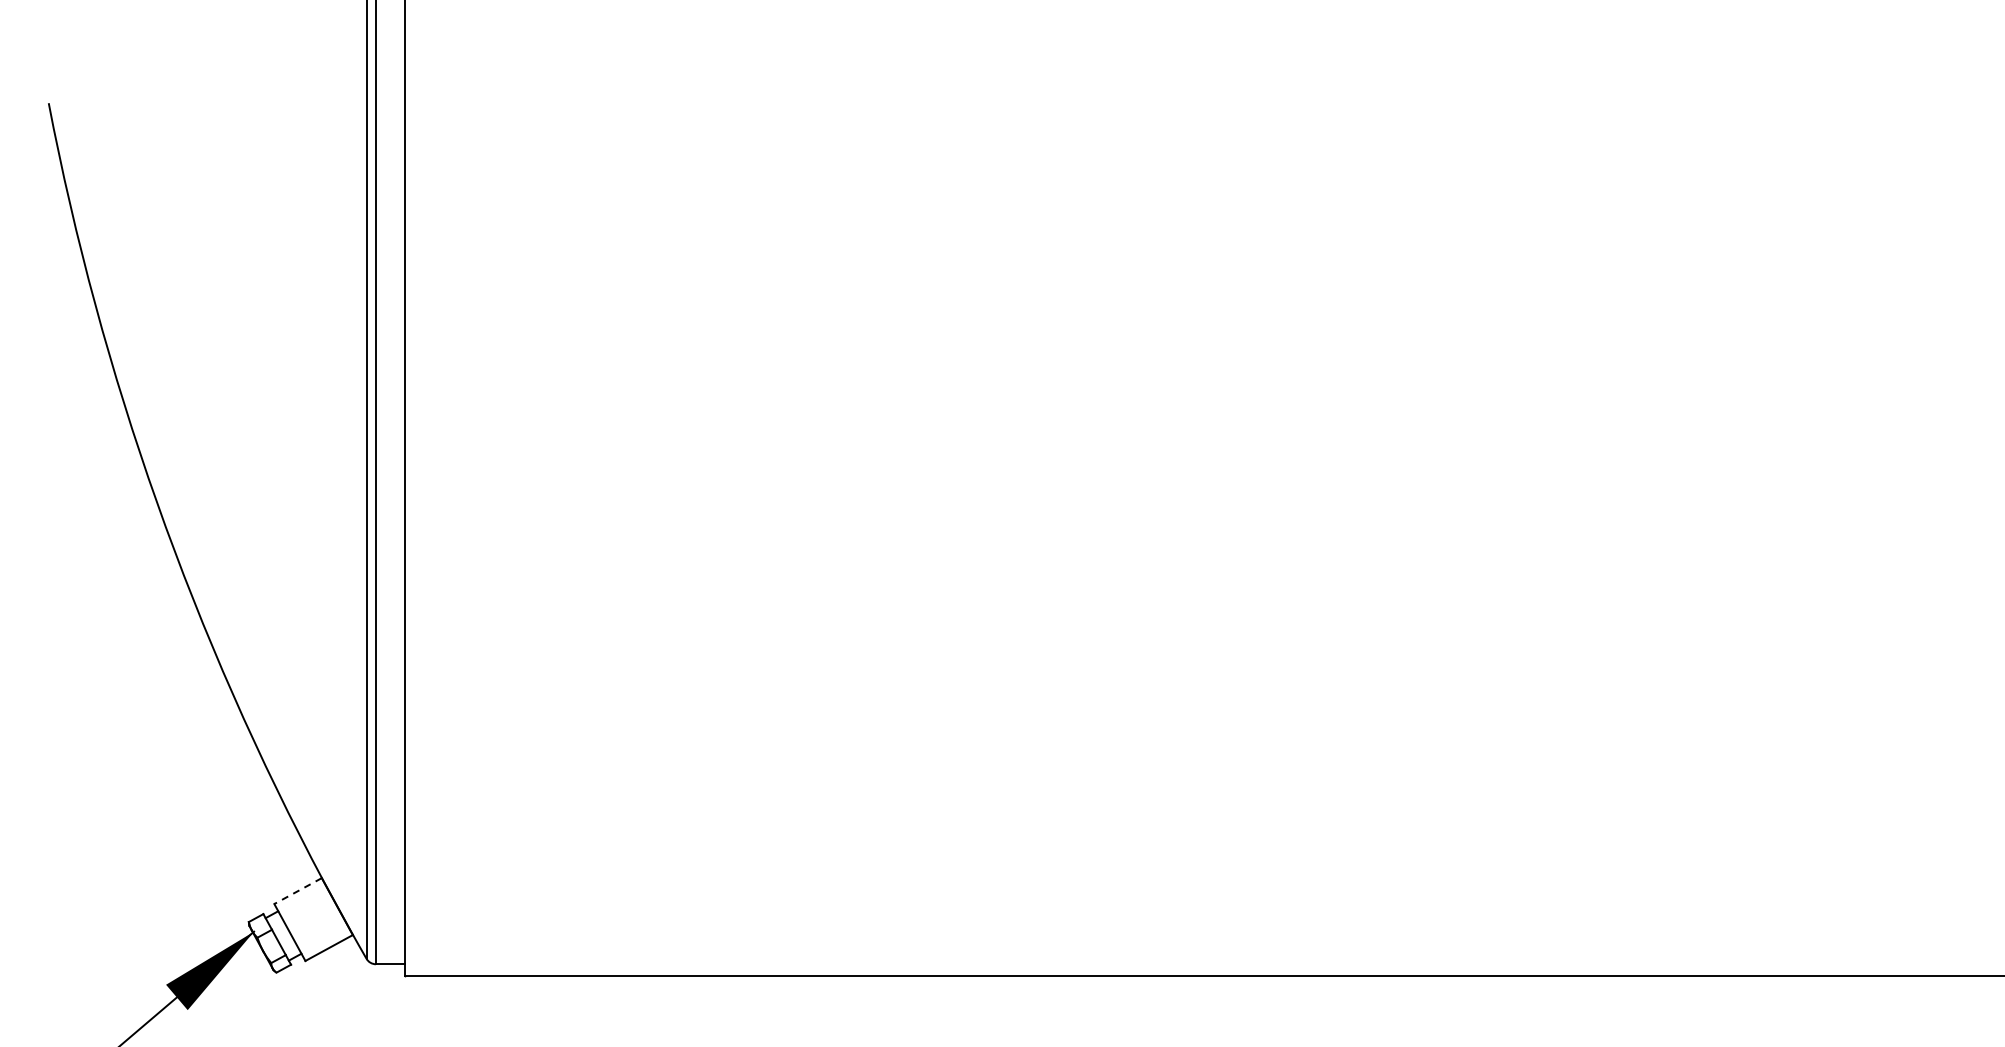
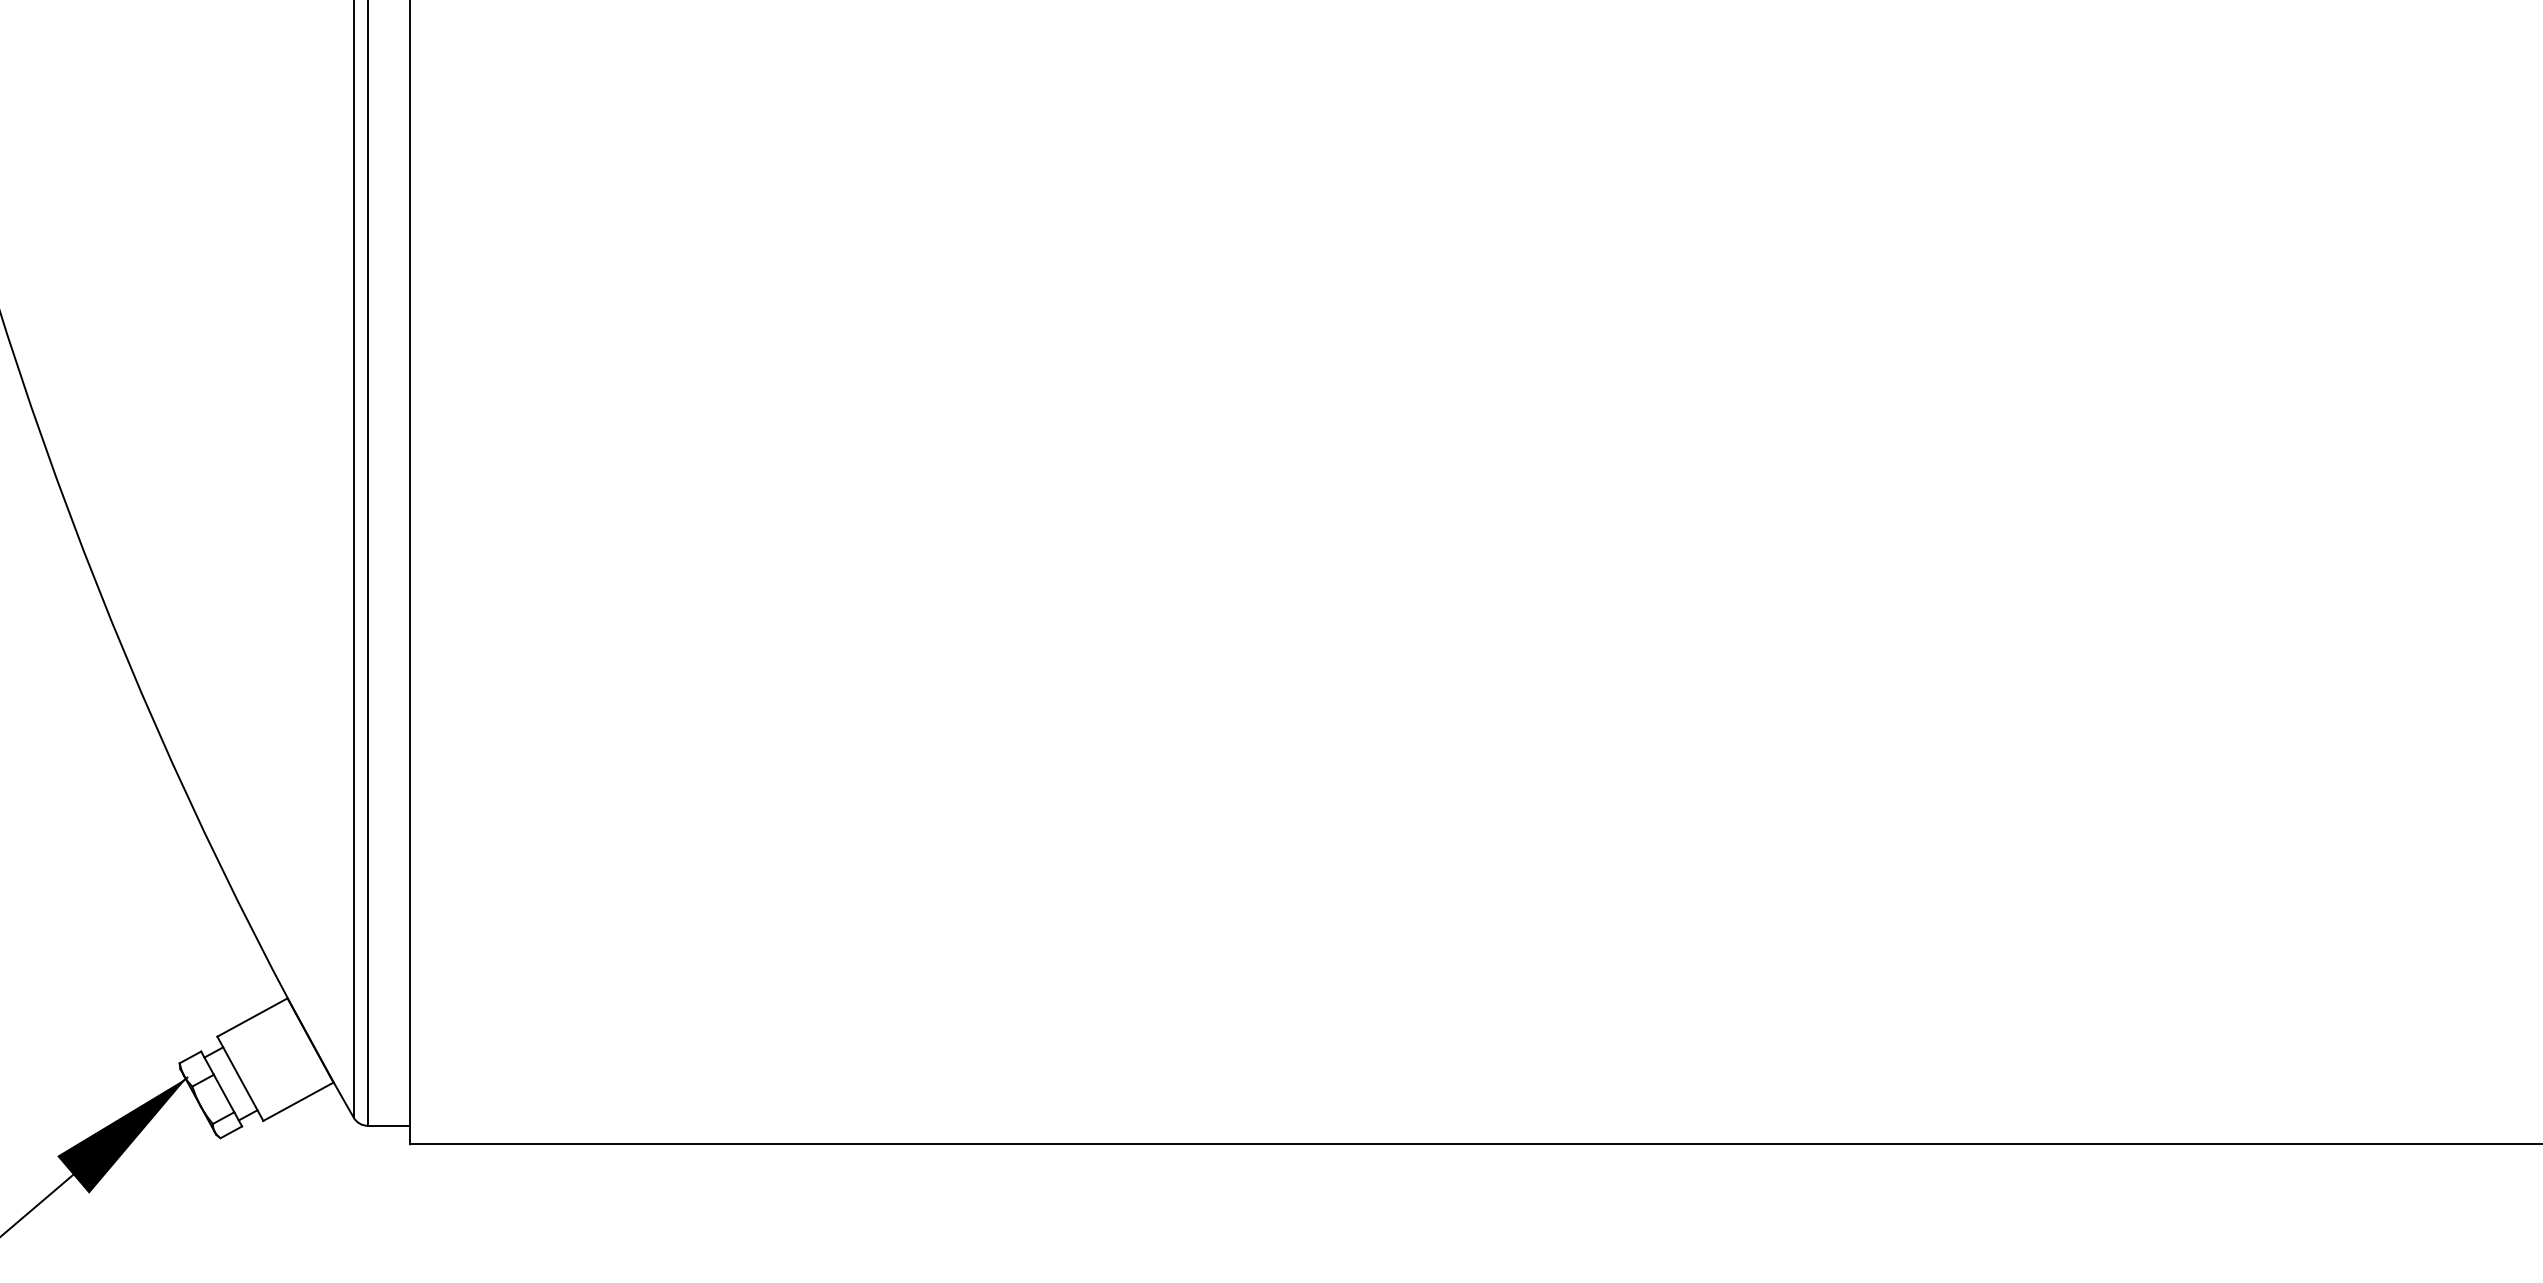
line: (297, 891) -> (251, 1018), dashed -> solid

